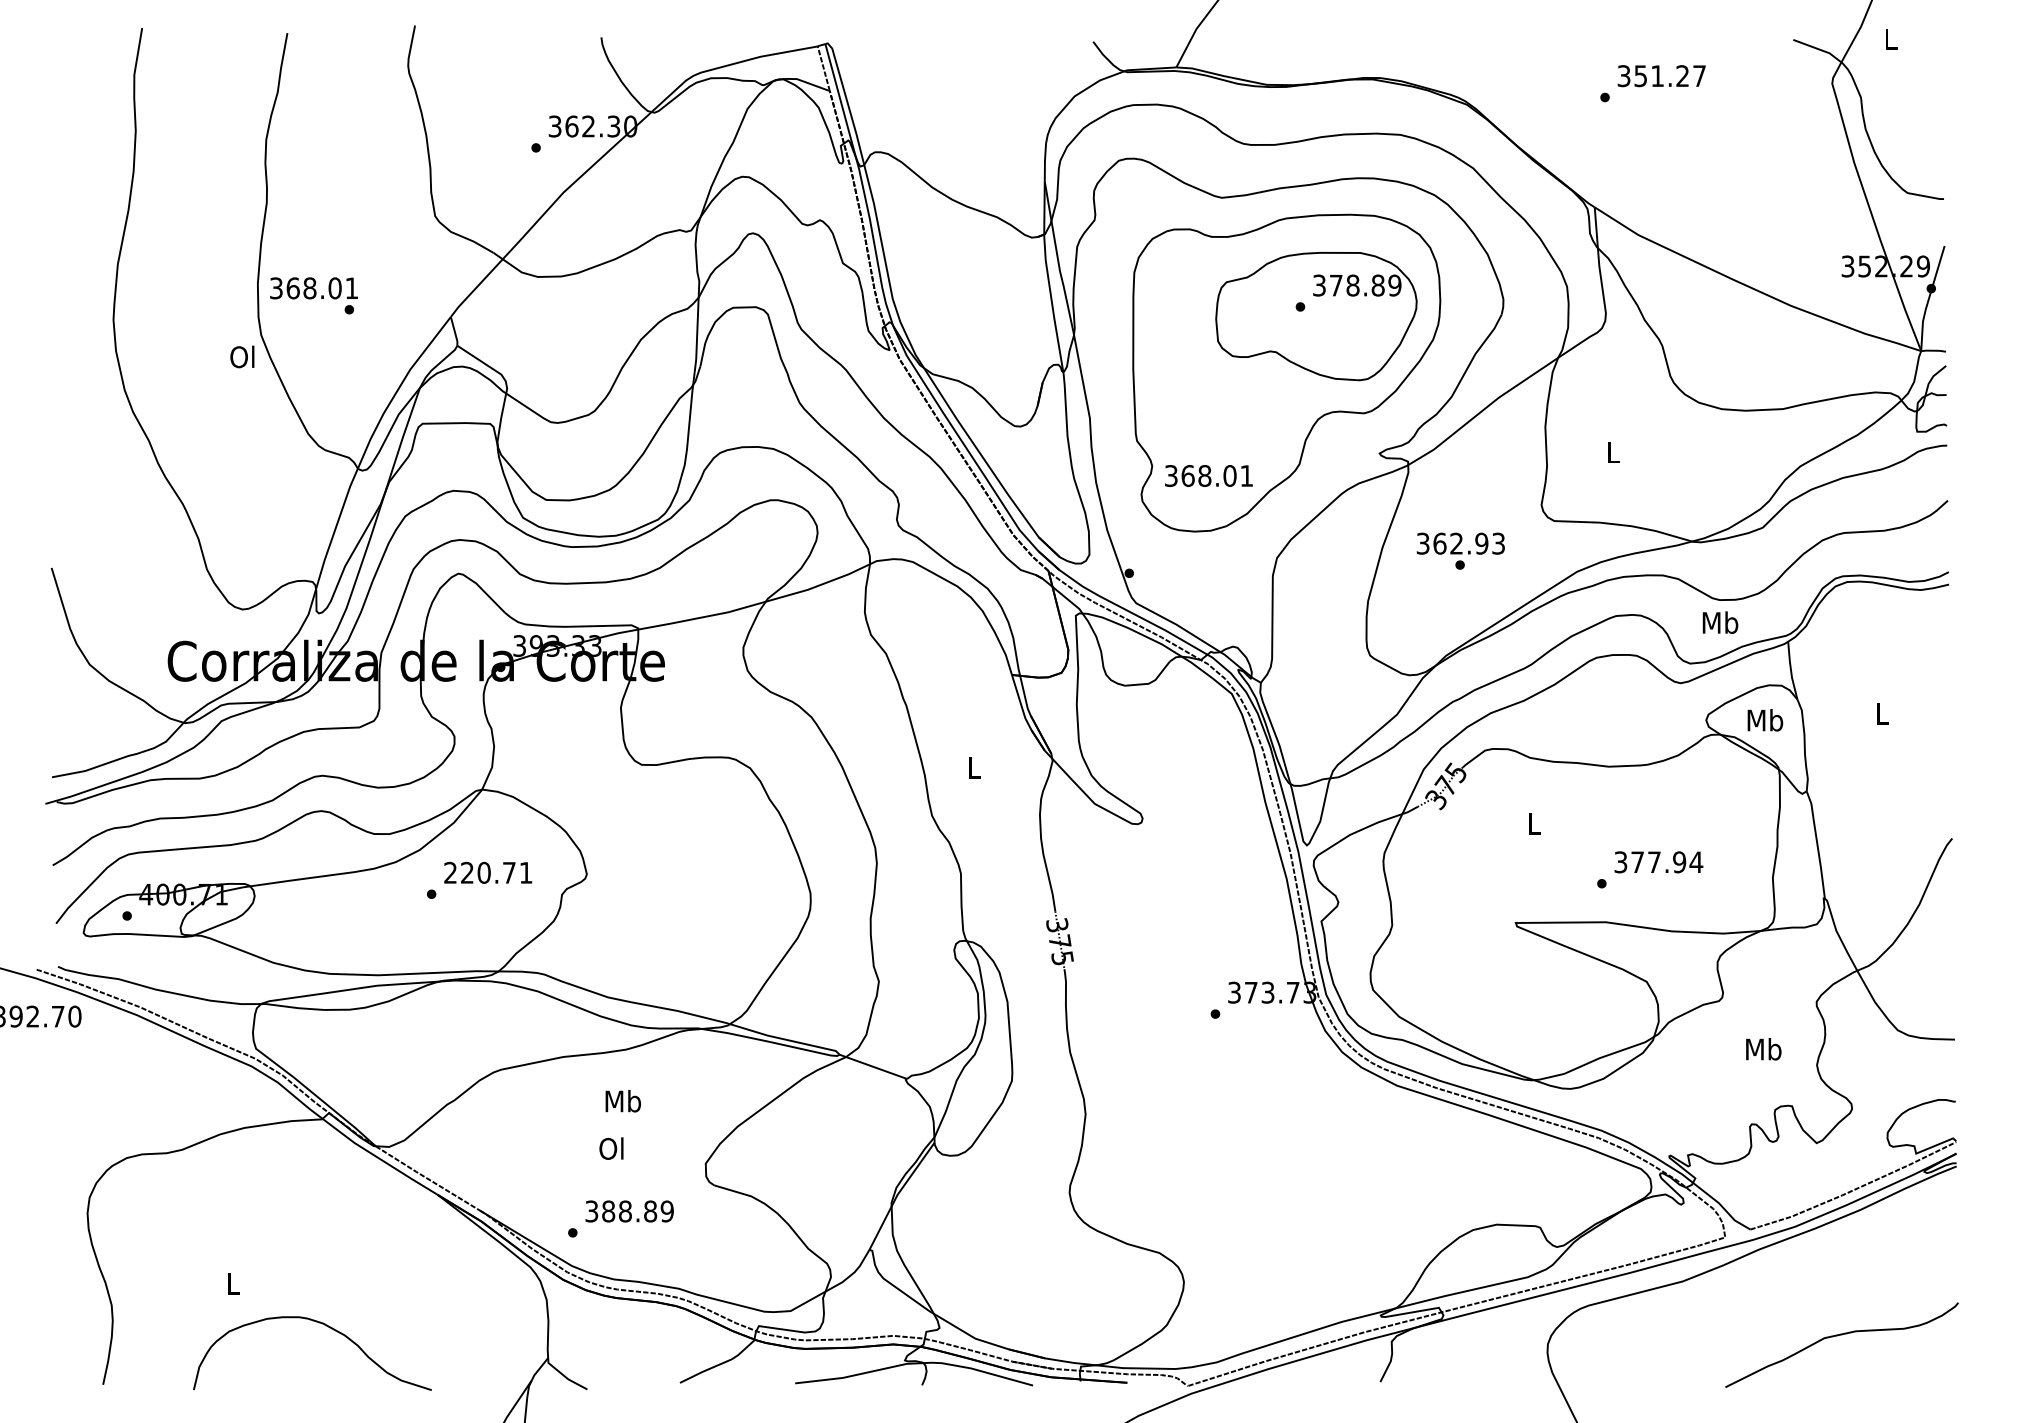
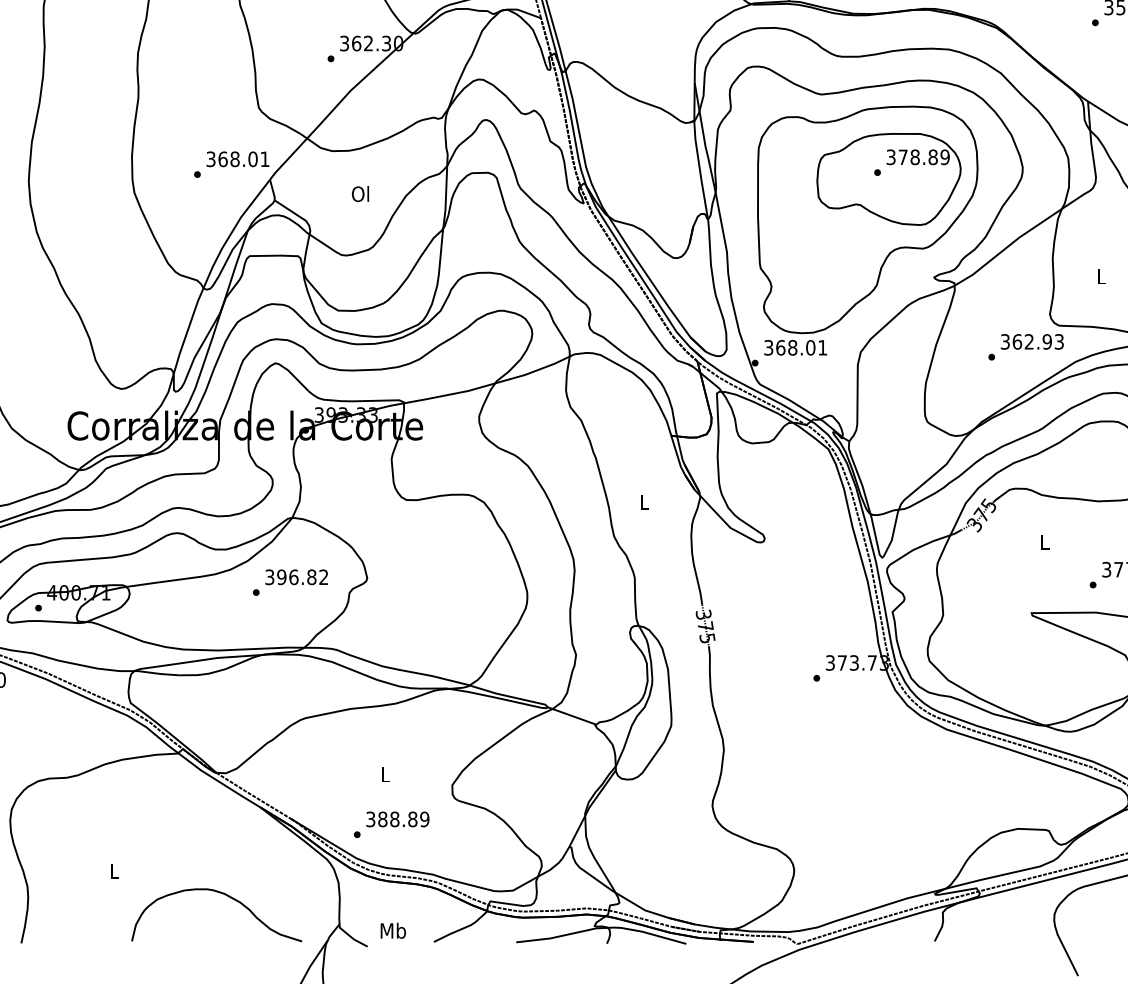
text: (313, 288) -> (237, 159), moved
text: (242, 356) -> (360, 193), moved
text: (1208, 475) -> (795, 347), moved
text: (1460, 543) -> (1032, 341), moved
text: (488, 872) -> (296, 577), 220.71 -> 396.82
text: (622, 1101) -> (392, 930), moved
text: (611, 1148) -> (384, 774), Ol -> L
curve: (329, 1328) -> (229, 897), moved

